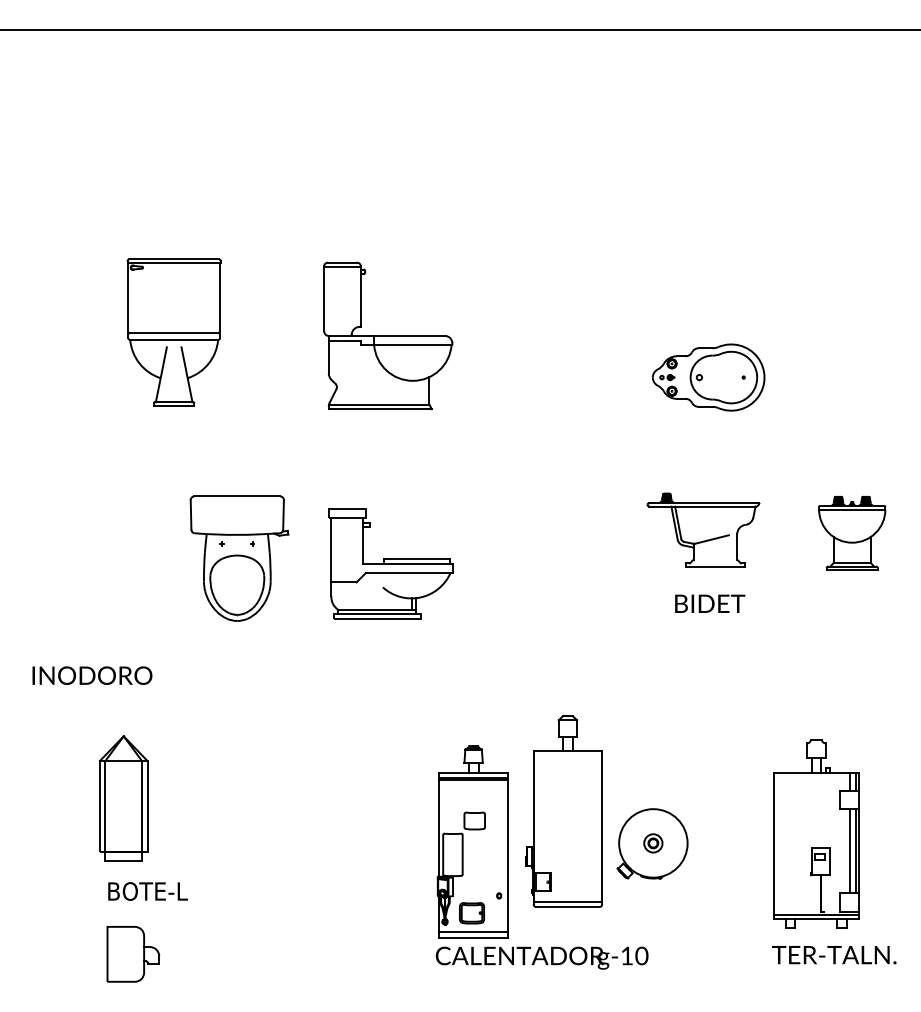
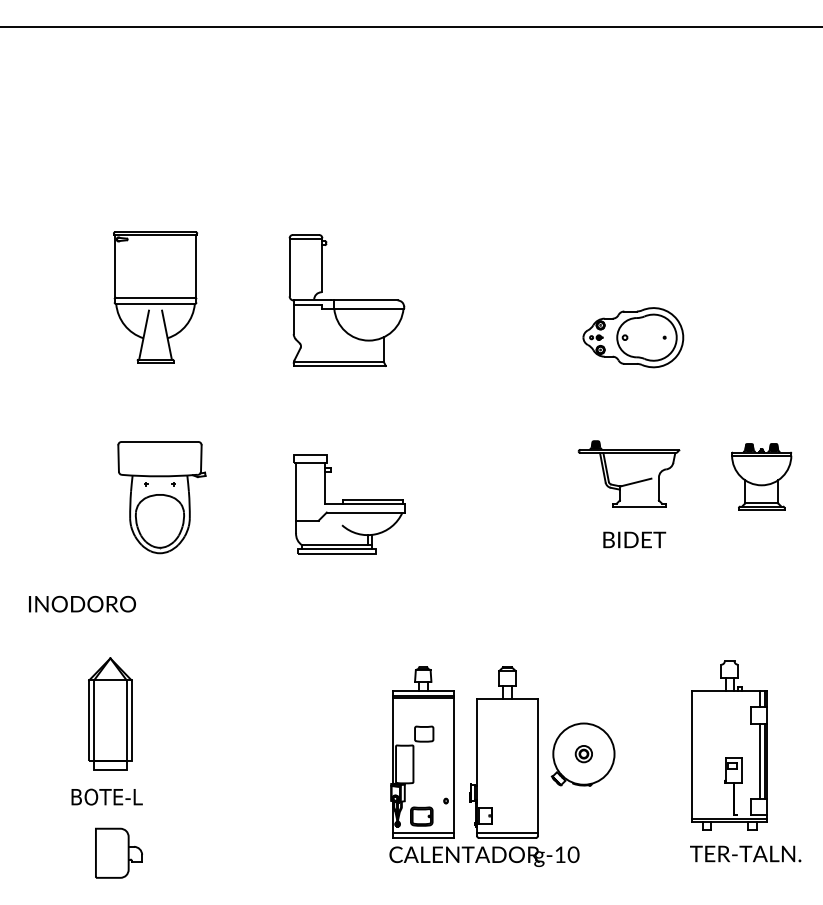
part: (239, 558) -> (161, 497), moved
part: (563, 811) -> (503, 752), moved
text: (147, 890) -> (106, 796), moved

